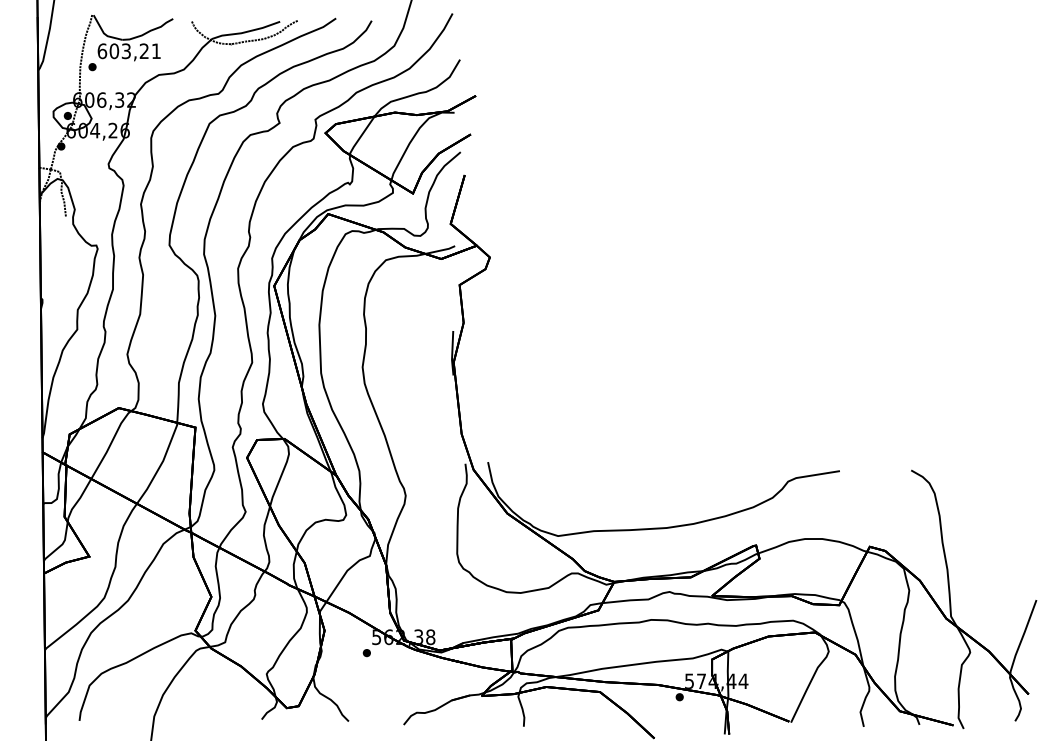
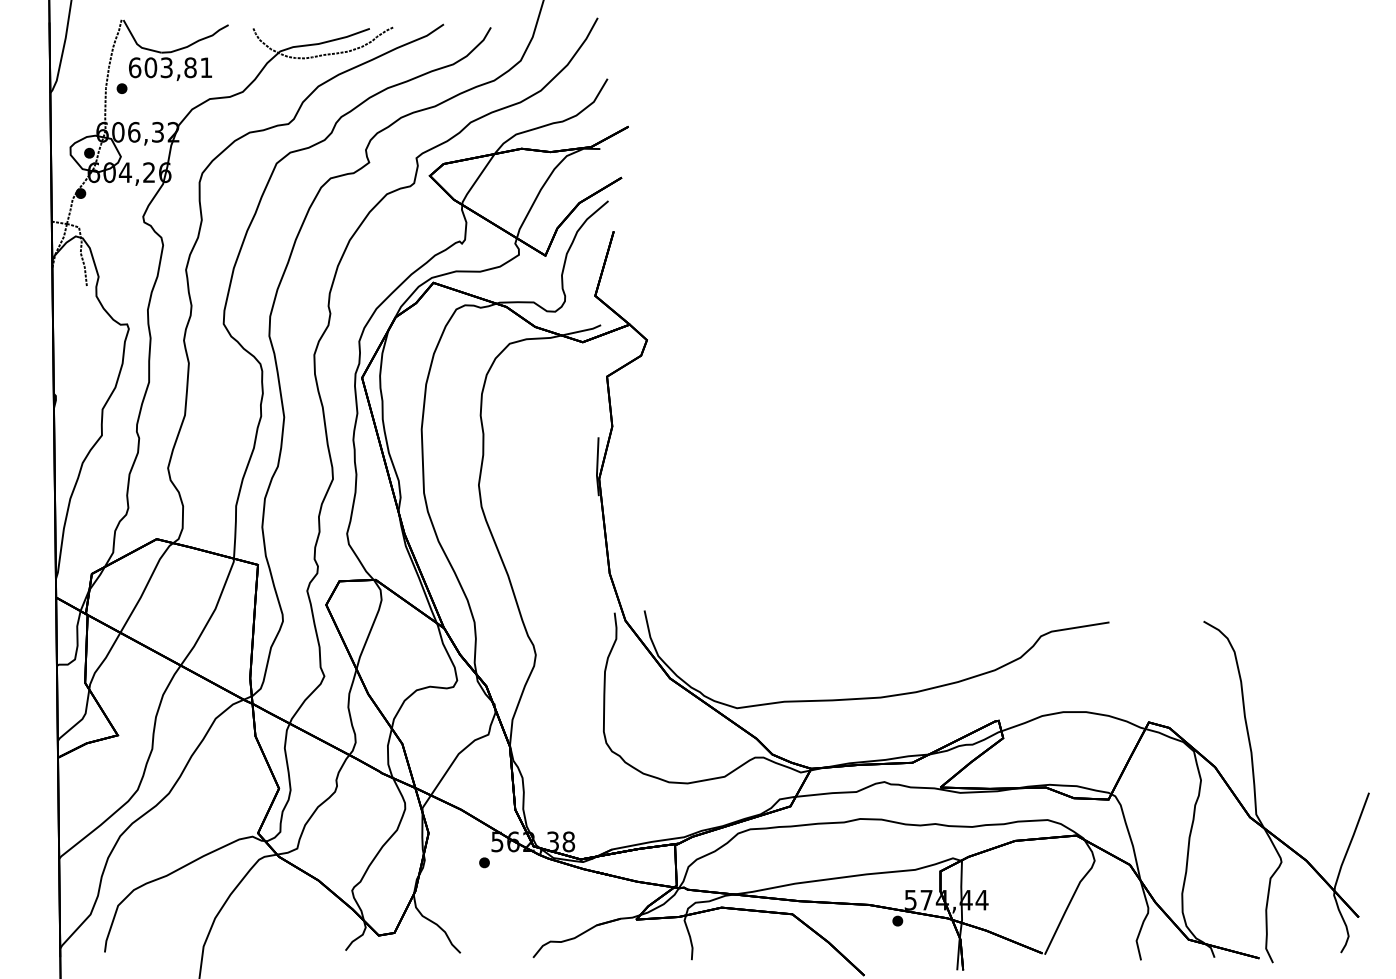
text: (144, 51) -> (190, 68), 603,21 -> 603,81

